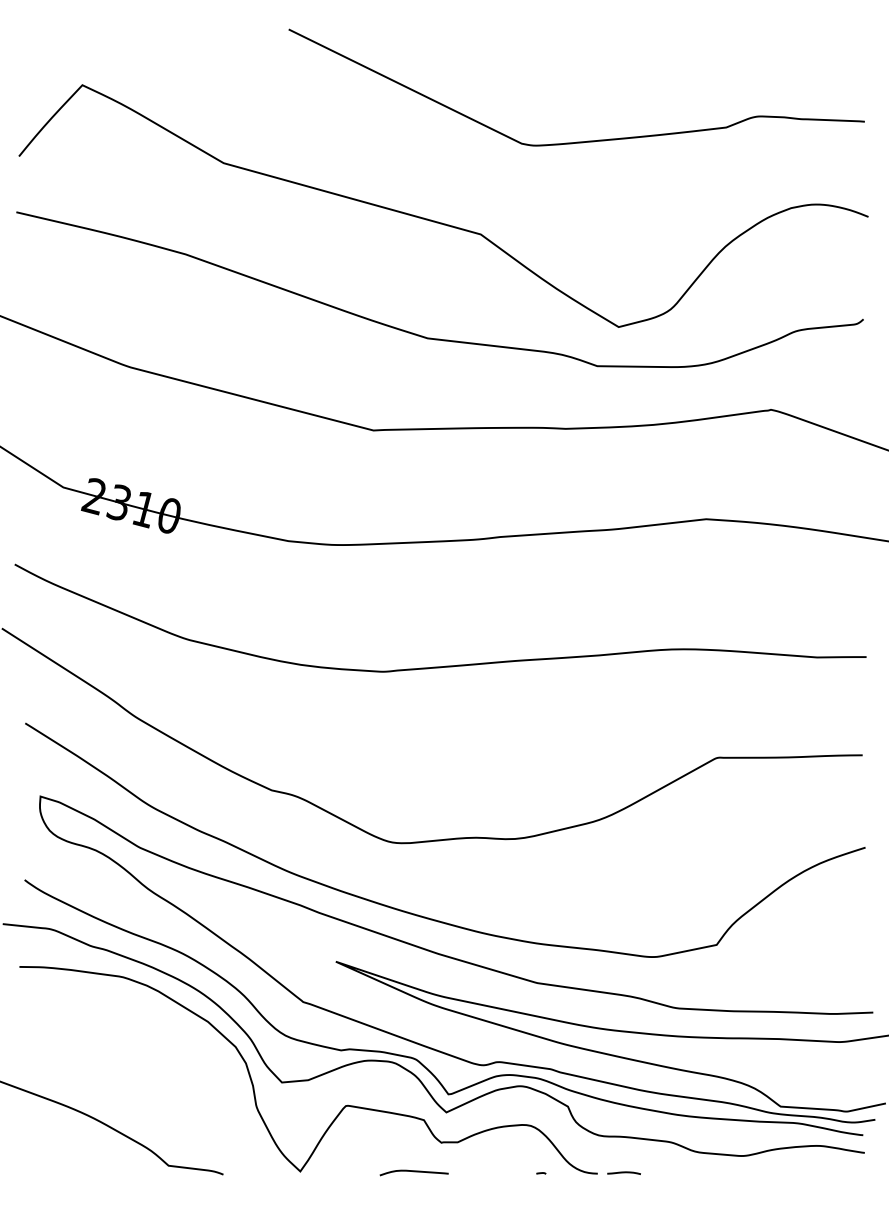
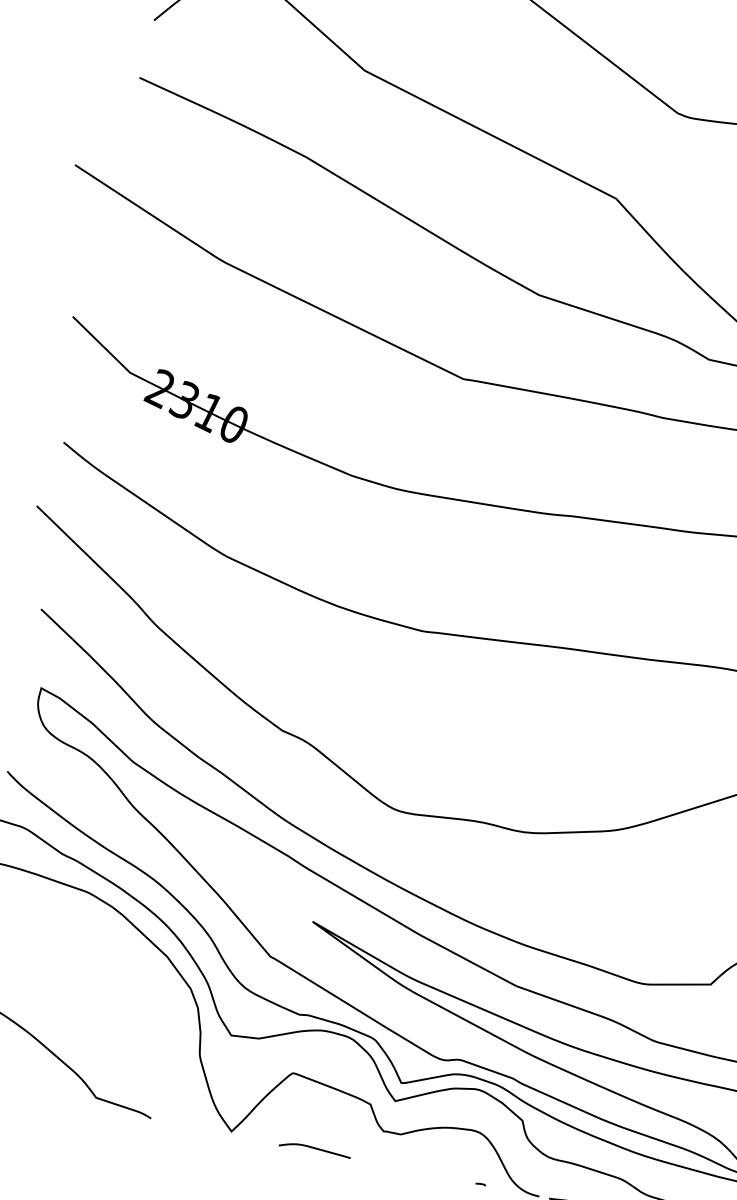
curve: (413, 1172) -> (314, 1149), moved

